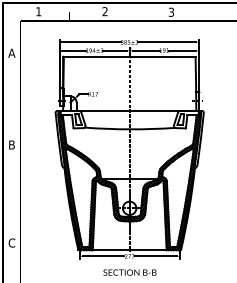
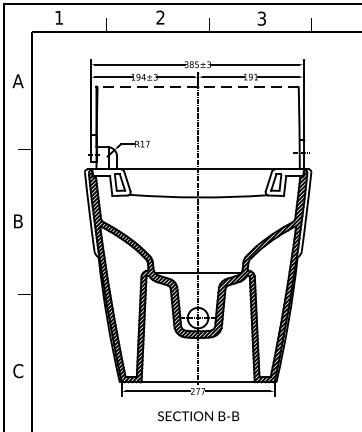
line: (129, 56) -> (197, 86), solid -> dashed

